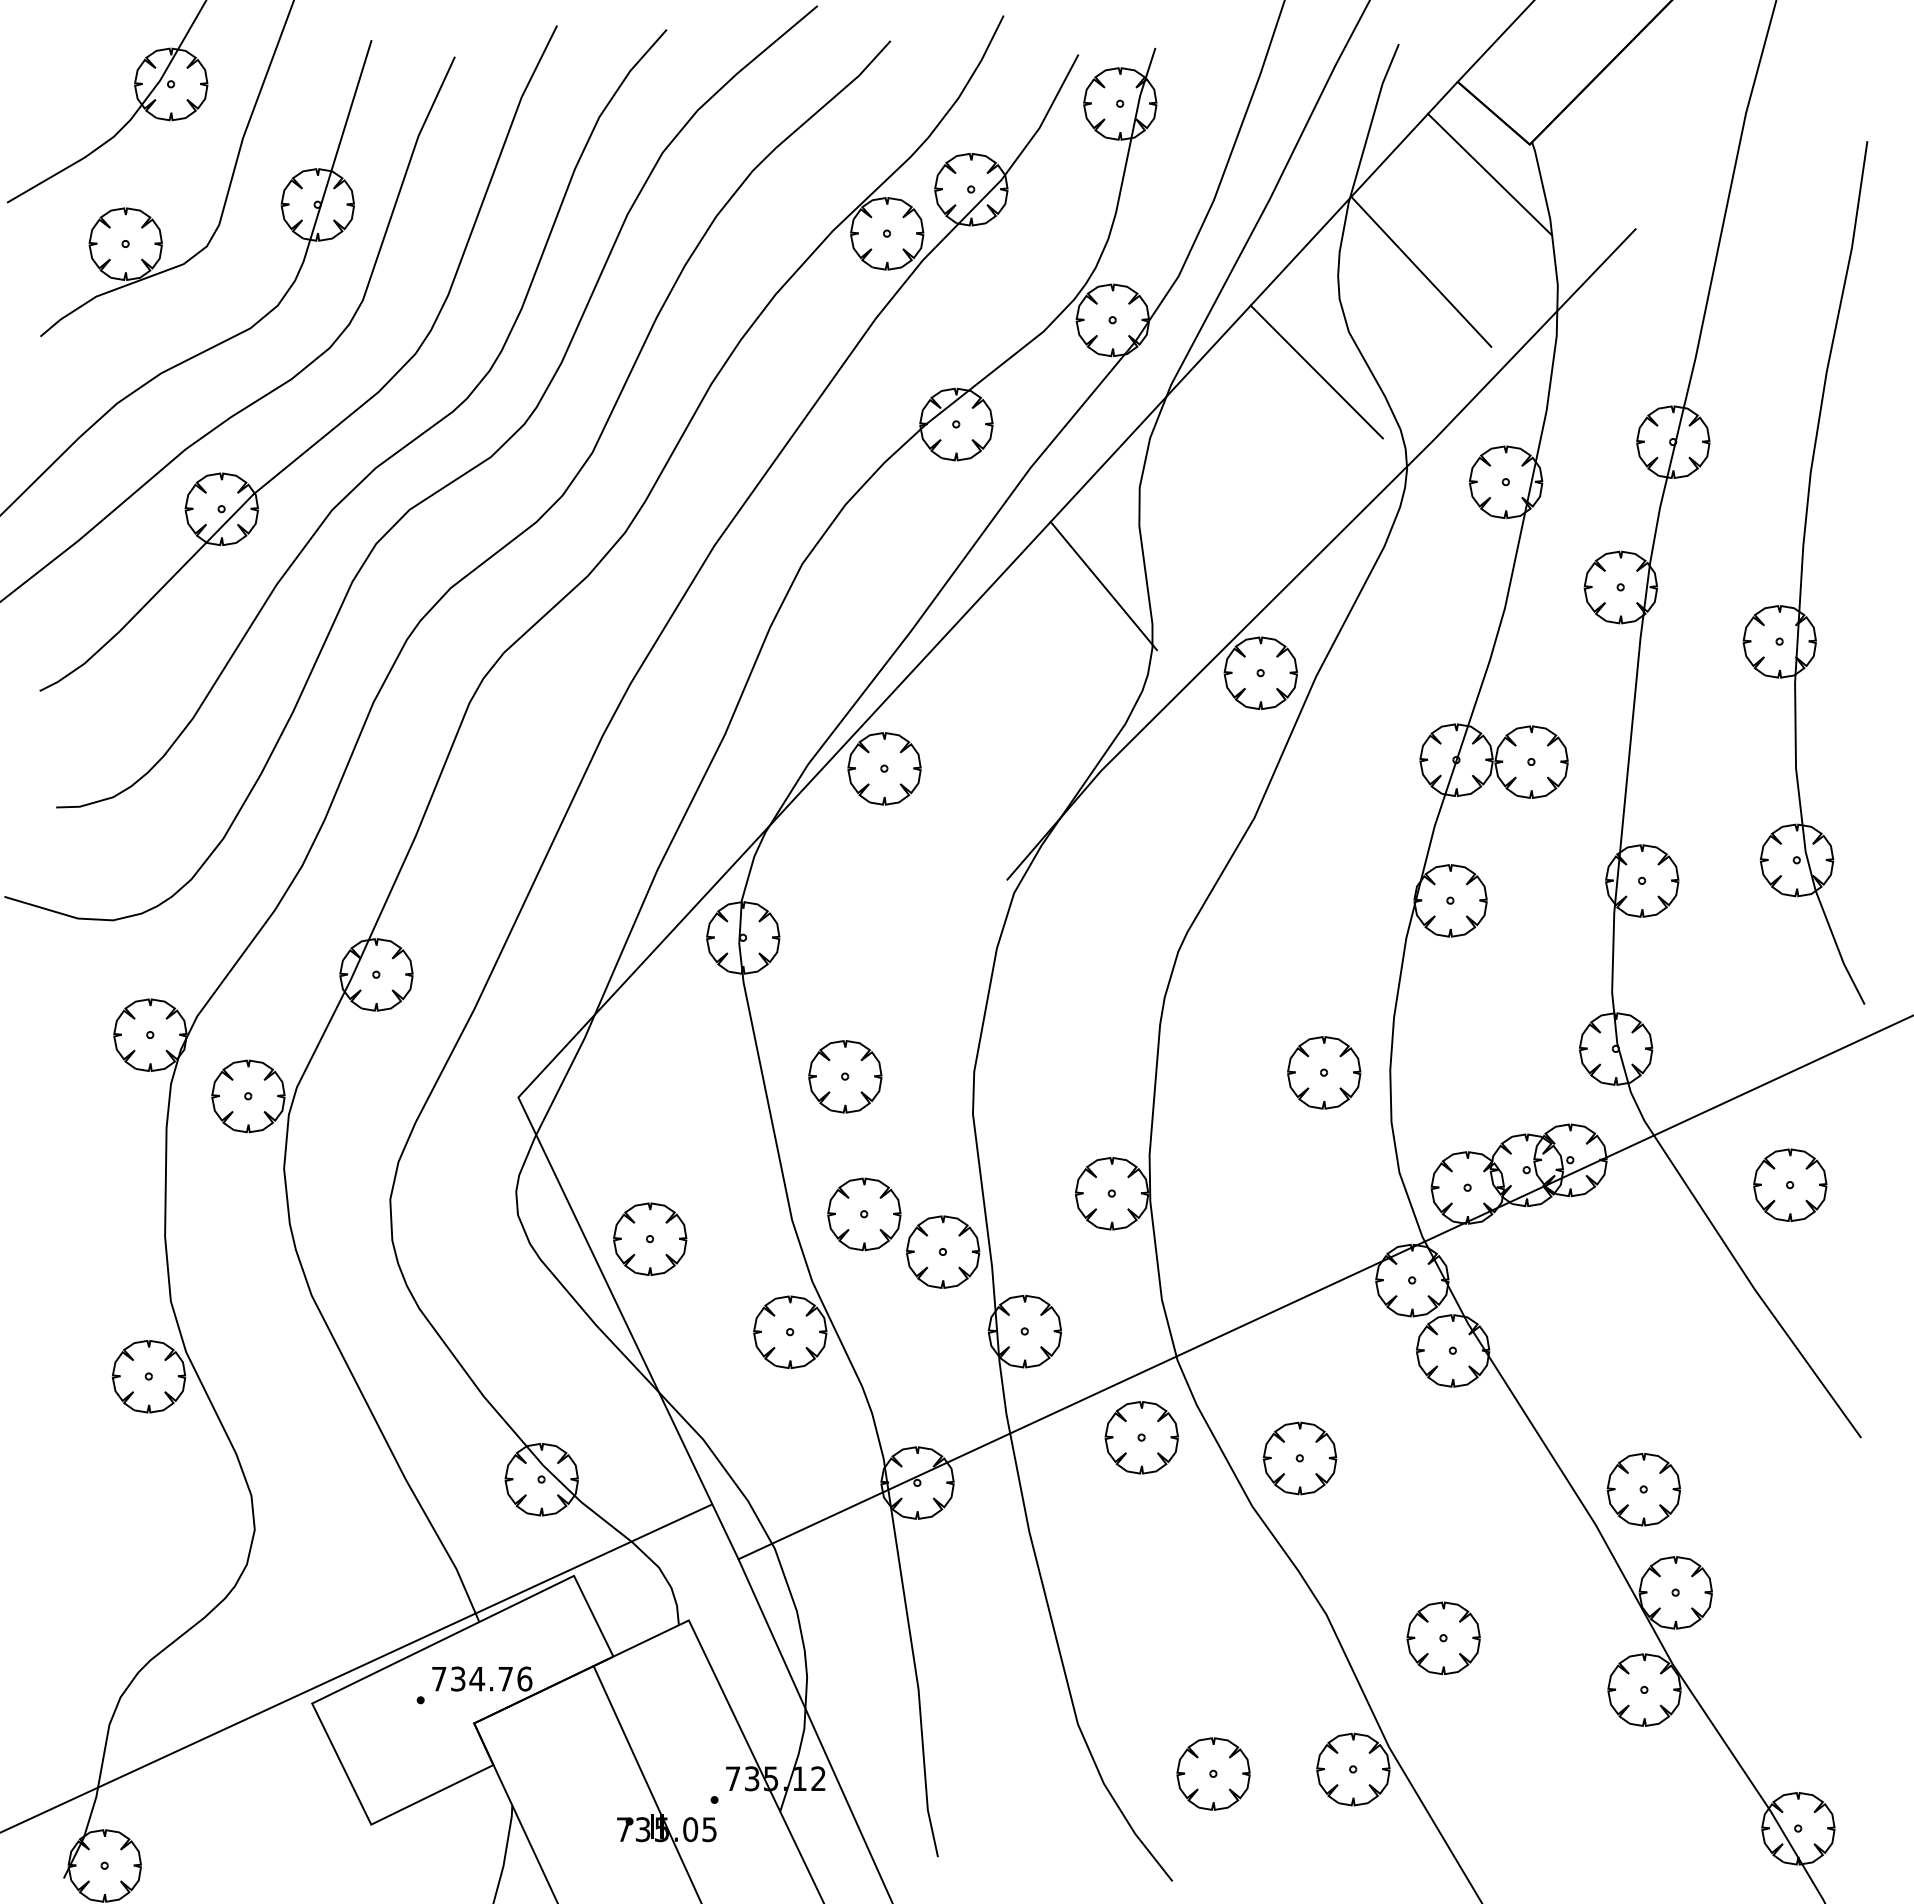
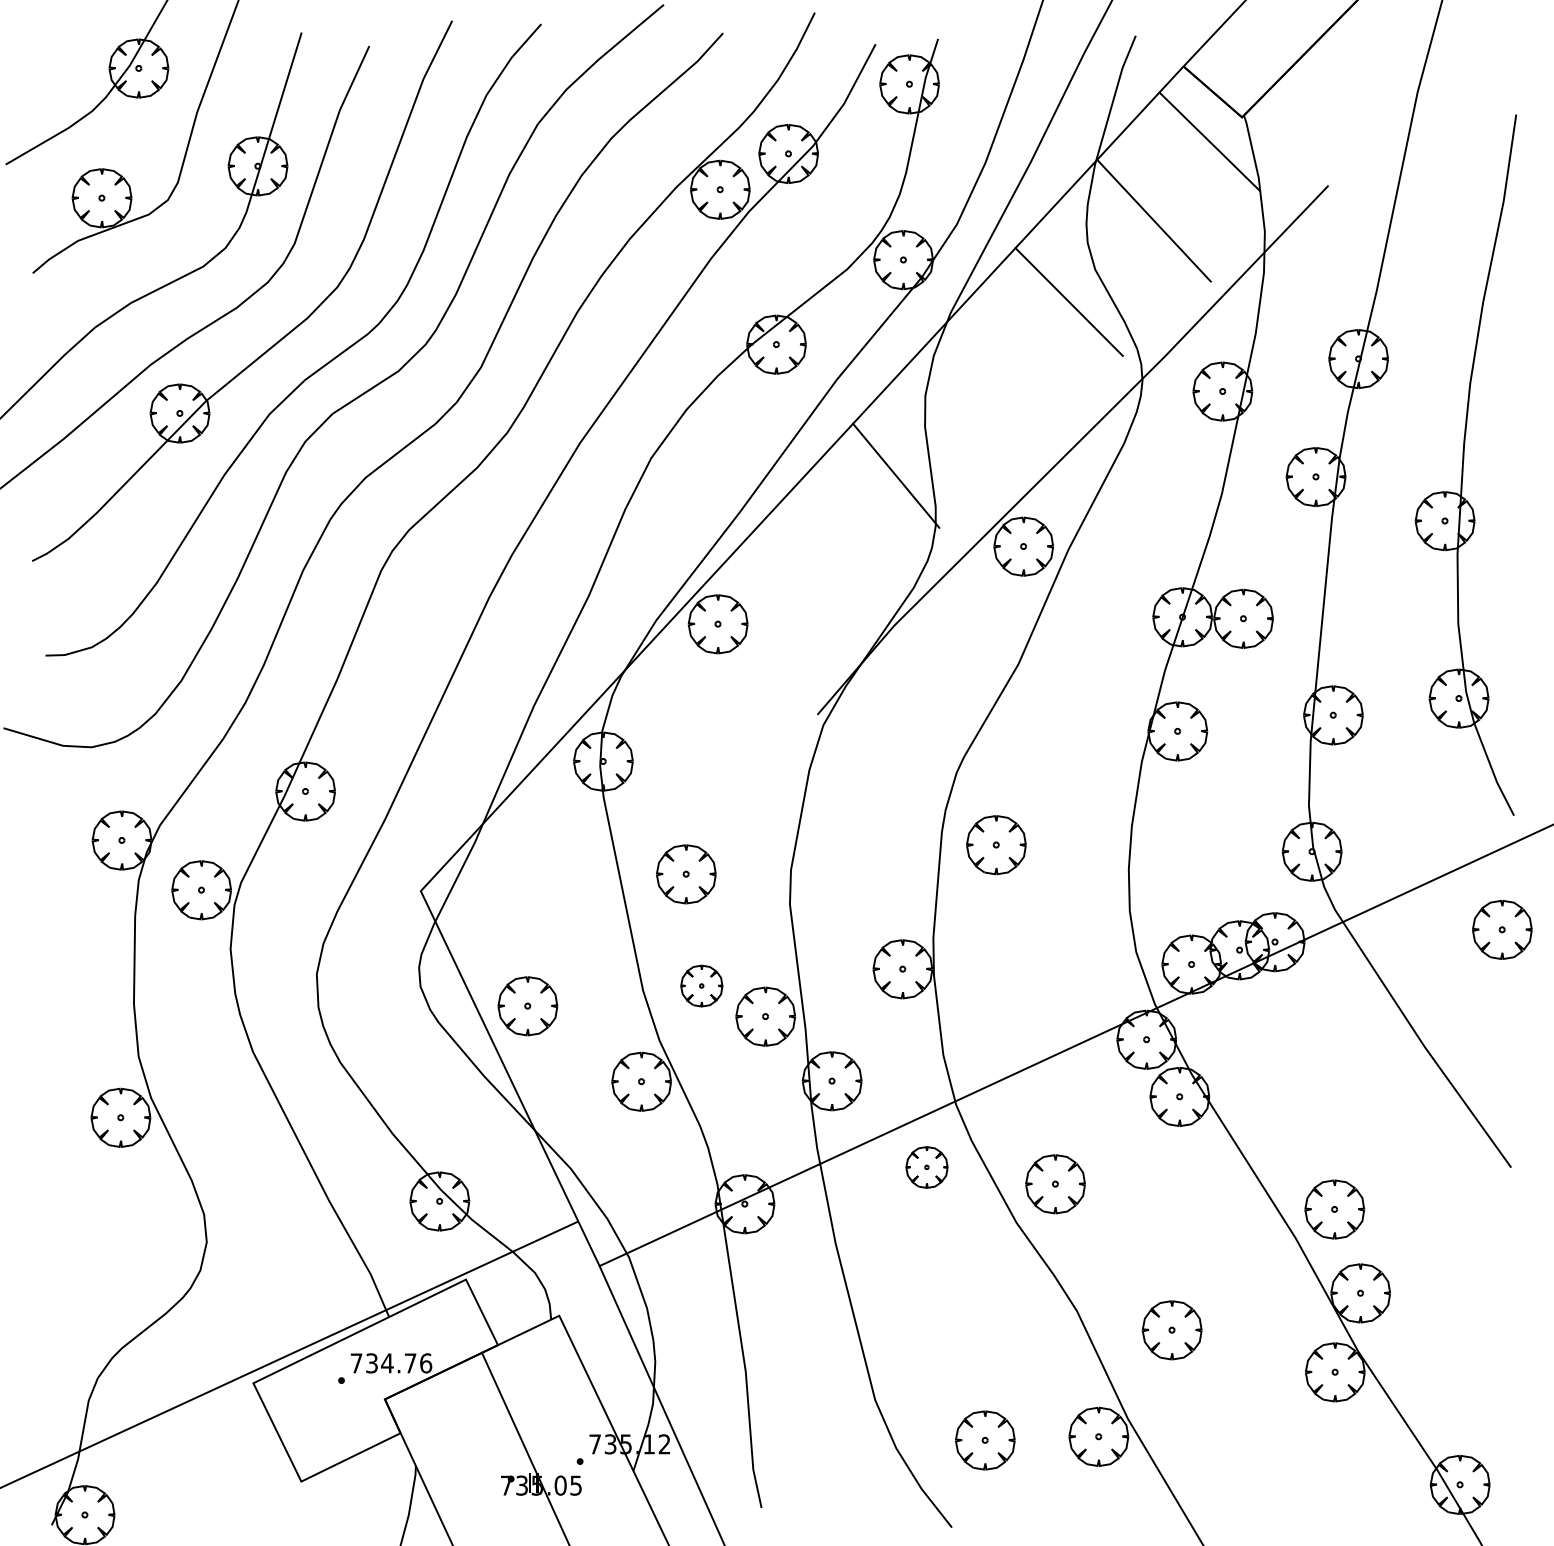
part: (1324, 1072) -> (996, 844), moved
part: (1790, 1184) -> (1502, 929), moved
part: (864, 1214) -> (701, 986), size x0.7
part: (1141, 1437) -> (926, 1167), size x0.7

